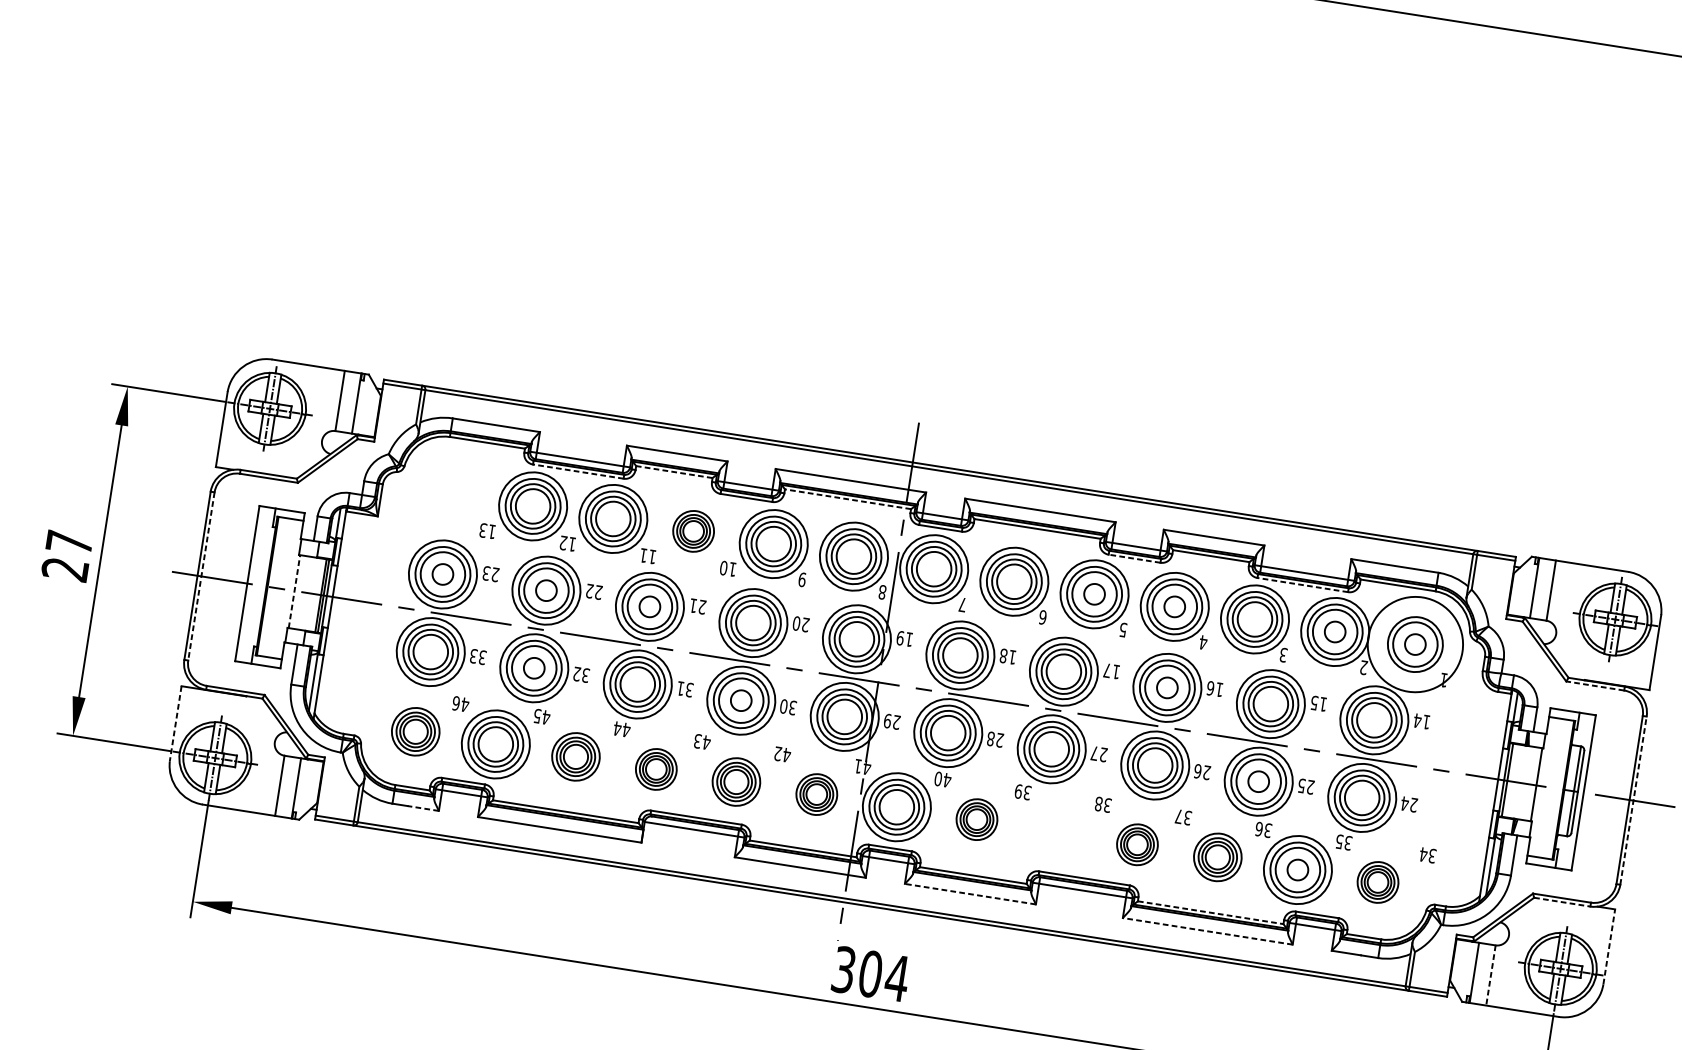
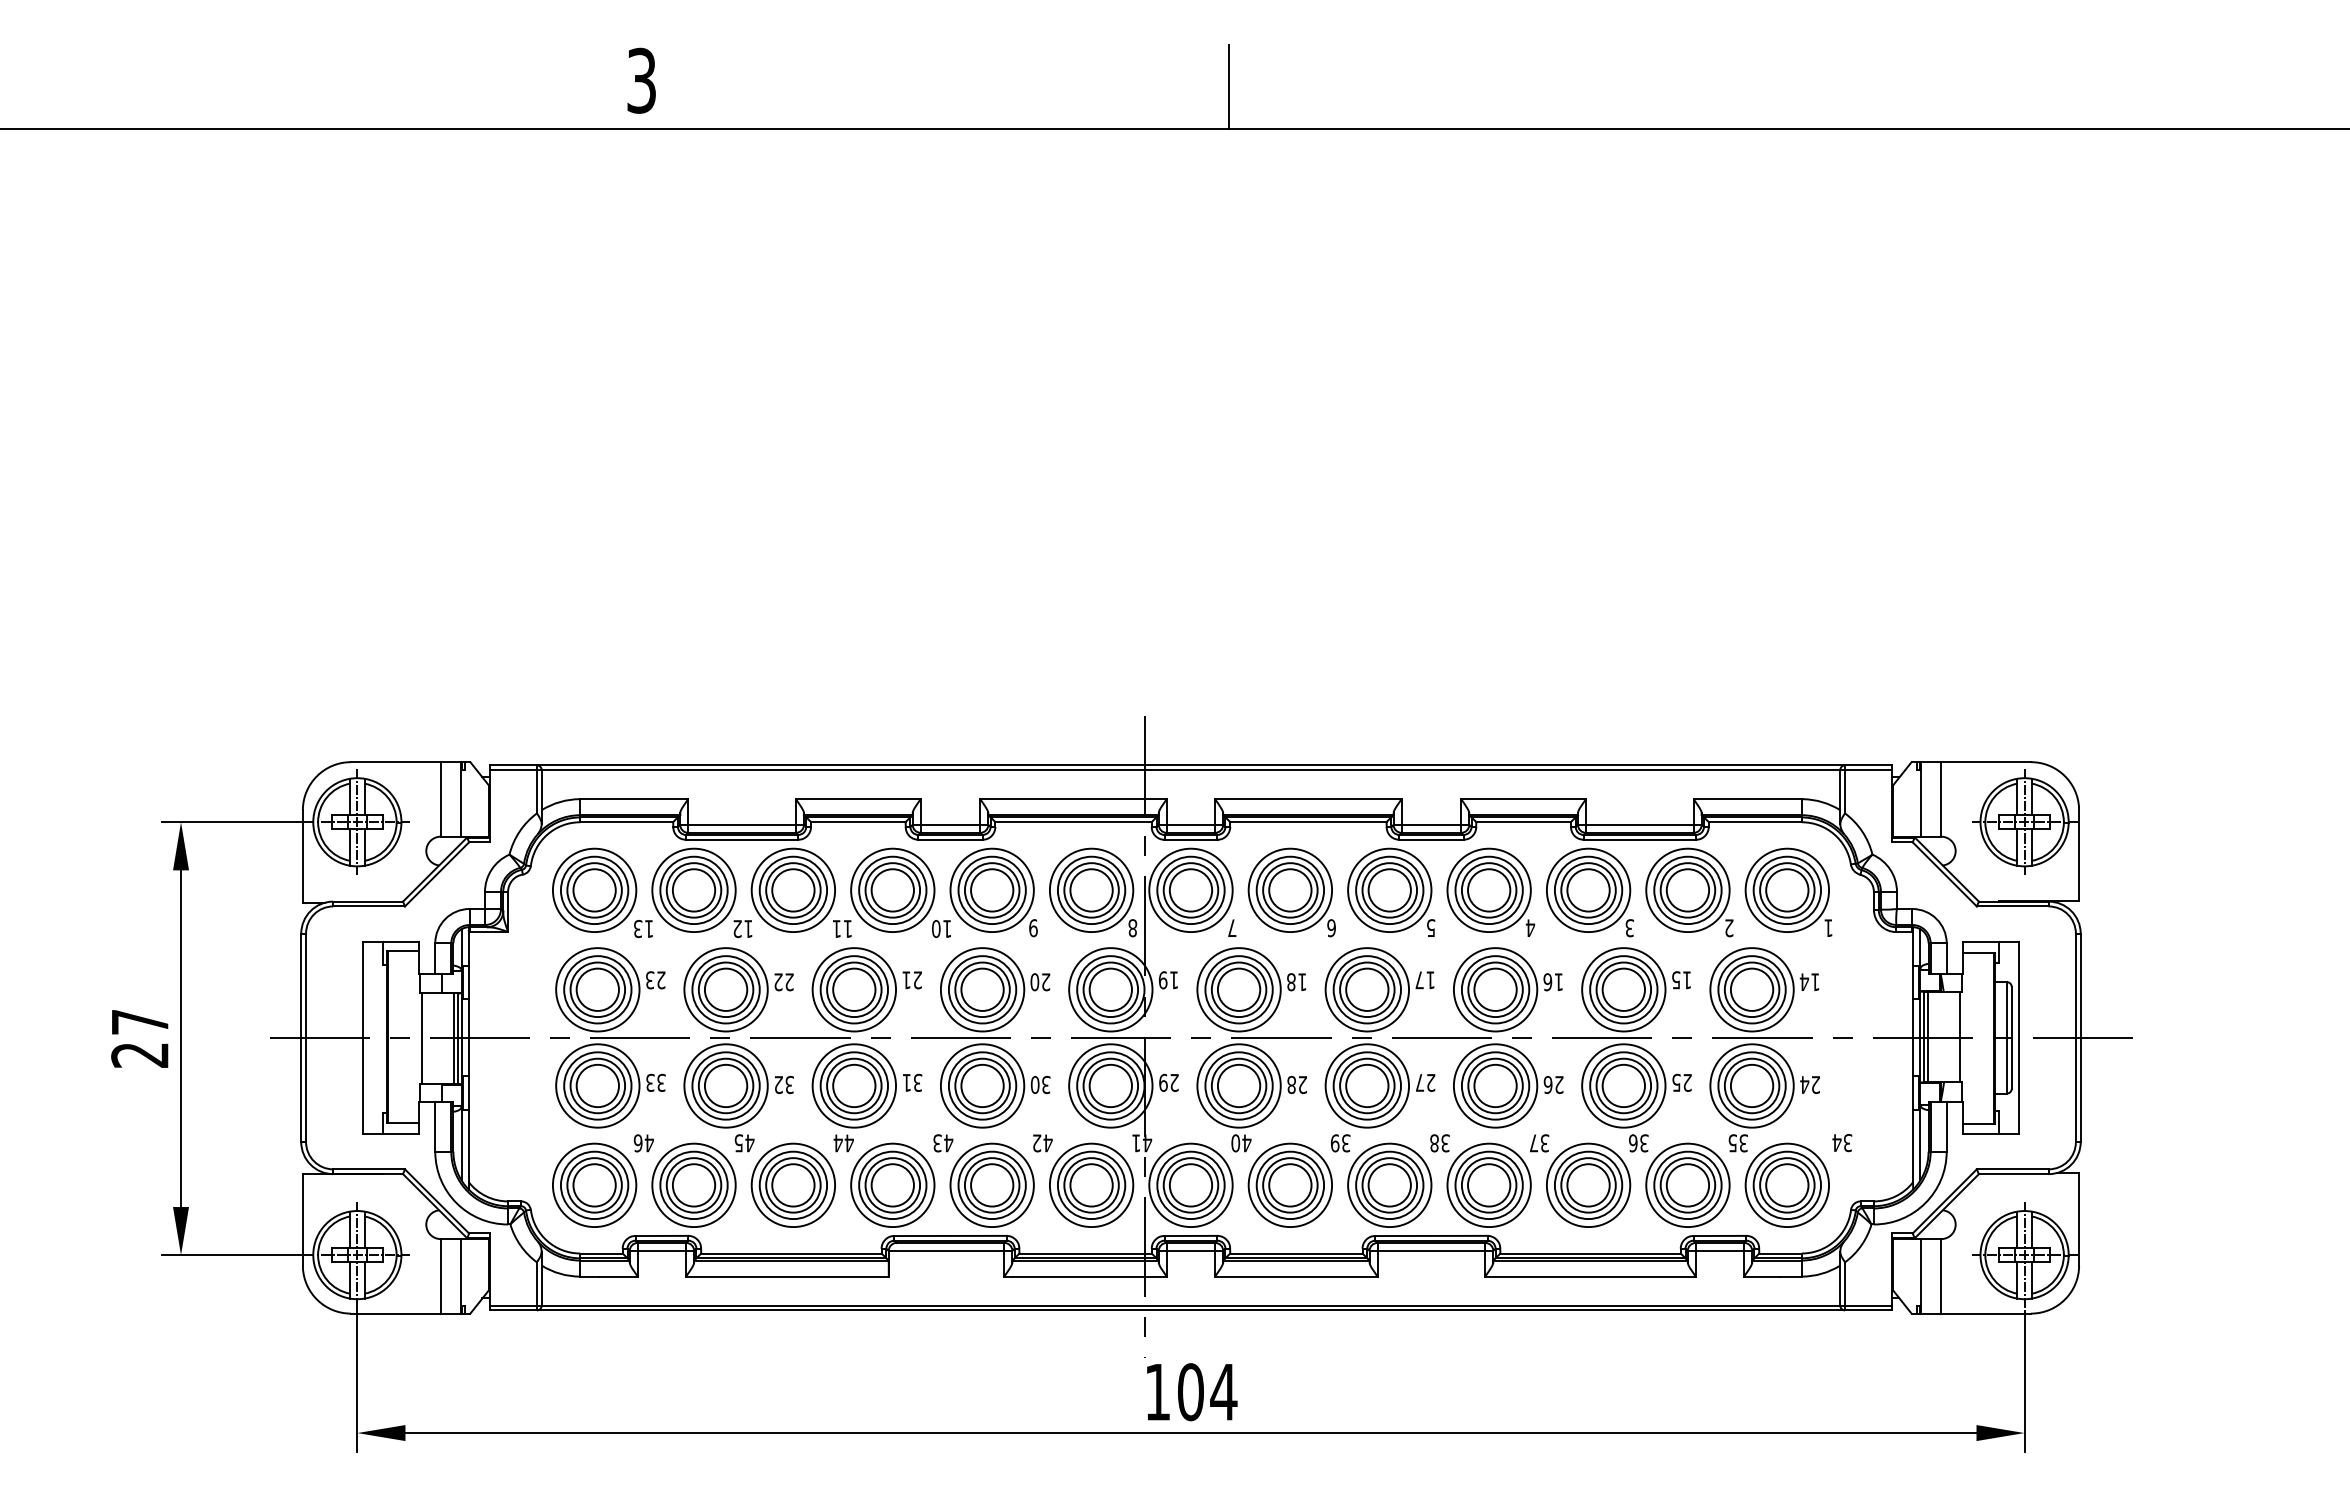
line: (577, 471) -> (741, 839), dashed -> solid
line: (673, 472) -> (857, 822), dashed -> solid
part: (452, 493) -> (594, 889), added
line: (847, 499) -> (1073, 822), dashed -> solid
part: (693, 530) -> (892, 889), size x1.67
line: (1133, 558) -> (1430, 839), dashed -> solid
circle: (442, 574) -> (597, 989), size x1.67
line: (201, 576) -> (306, 1038), dashed -> solid
line: (1302, 584) -> (1639, 839), dashed -> solid
circle: (546, 590) -> (725, 989), size x1.67
line: (294, 591) -> (421, 1038), dashed -> solid
circle: (1094, 594) -> (1389, 890), size x1.67
circle: (650, 606) -> (854, 989), size x1.67
circle: (1175, 607) -> (1489, 890), size x1.67
circle: (1334, 632) -> (1687, 890), size x1.67
circle: (1415, 644) -> (1787, 890), size x0.71
circle: (1415, 644) -> (1787, 890), size x1.67
circle: (533, 667) -> (725, 1085), size x1.67
line: (1595, 686) -> (2012, 906), dashed -> solid
circle: (1167, 687) -> (1495, 989), size x1.67
circle: (741, 700) -> (982, 1085), size x1.67
line: (175, 724) -> (302, 1221), dashed -> solid
part: (415, 731) -> (594, 1184), size x1.43
part: (575, 756) -> (792, 1184), size x1.43
part: (656, 768) -> (892, 1184), size x1.67
line: (1510, 780) -> (1927, 1036), added
part: (736, 781) -> (991, 1184), size x1.43
circle: (1258, 781) -> (1623, 1085), size x1.67
part: (816, 793) -> (1091, 1184), size x1.67
line: (1633, 800) -> (2080, 1037), dashed -> solid
line: (422, 808) -> (617, 1276), dashed -> solid
part: (976, 818) -> (1289, 1184), size x1.67
part: (1057, 831) -> (1389, 1184), added
part: (1137, 844) -> (1488, 1184), size x1.67
part: (1217, 856) -> (1588, 1184), size x1.43
circle: (1297, 870) -> (1687, 1185), size x1.67
part: (1377, 881) -> (1786, 1184), size x1.67
line: (969, 893) -> (1295, 1276), dashed -> solid
line: (1561, 902) -> (2013, 1174), dashed -> solid
line: (1211, 912) -> (1591, 1253), dashed -> solid
line: (1207, 931) -> (1590, 1276), dashed -> solid
line: (1609, 946) -> (2079, 1218), dashed -> solid
text: (843, 970) -> (1157, 1392), 304 -> 104
line: (1491, 975) -> (1941, 1276), dashed -> solid

